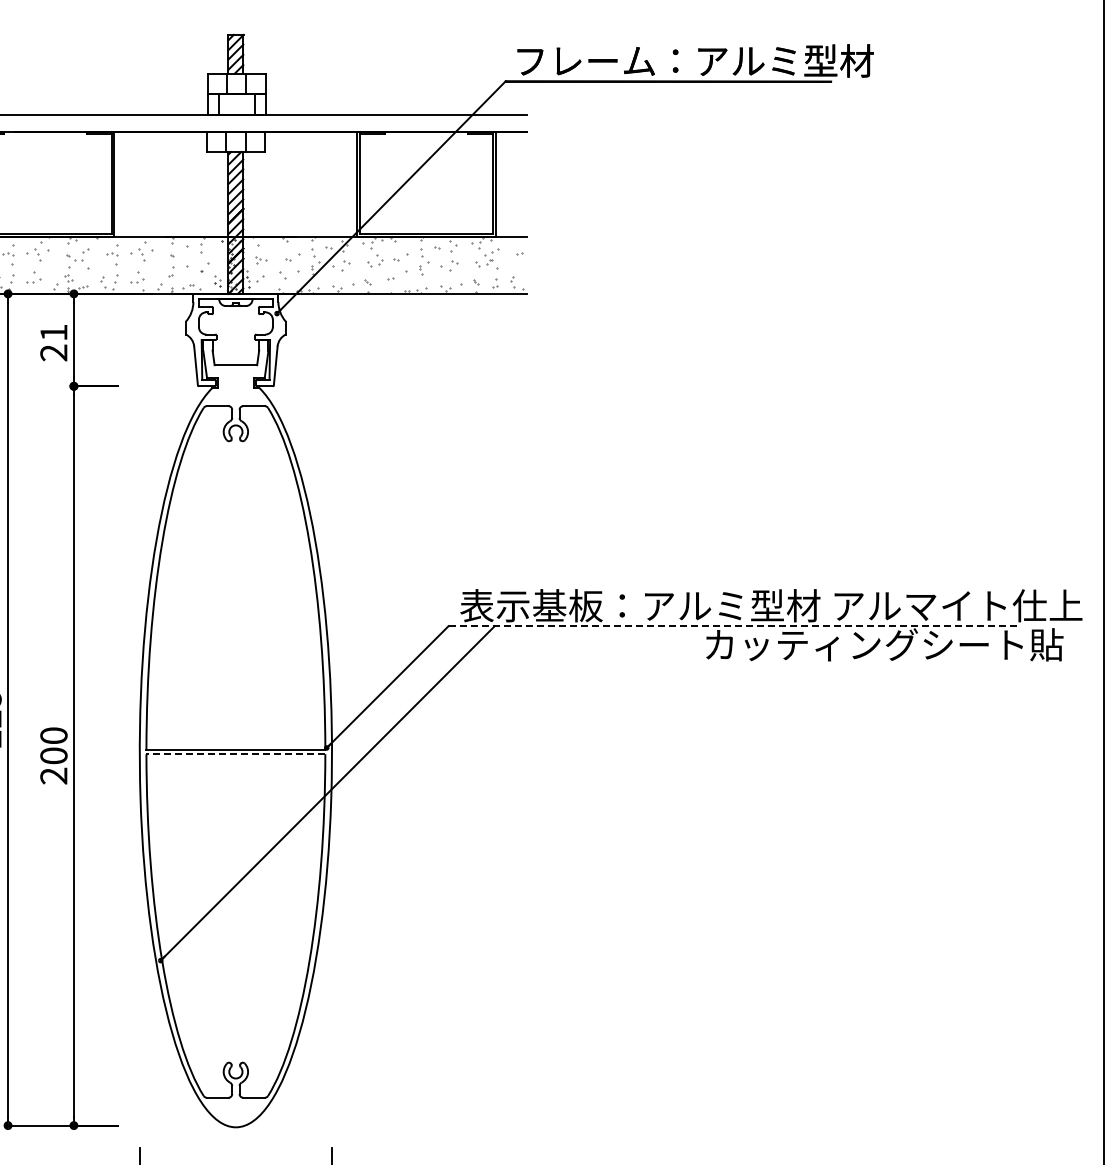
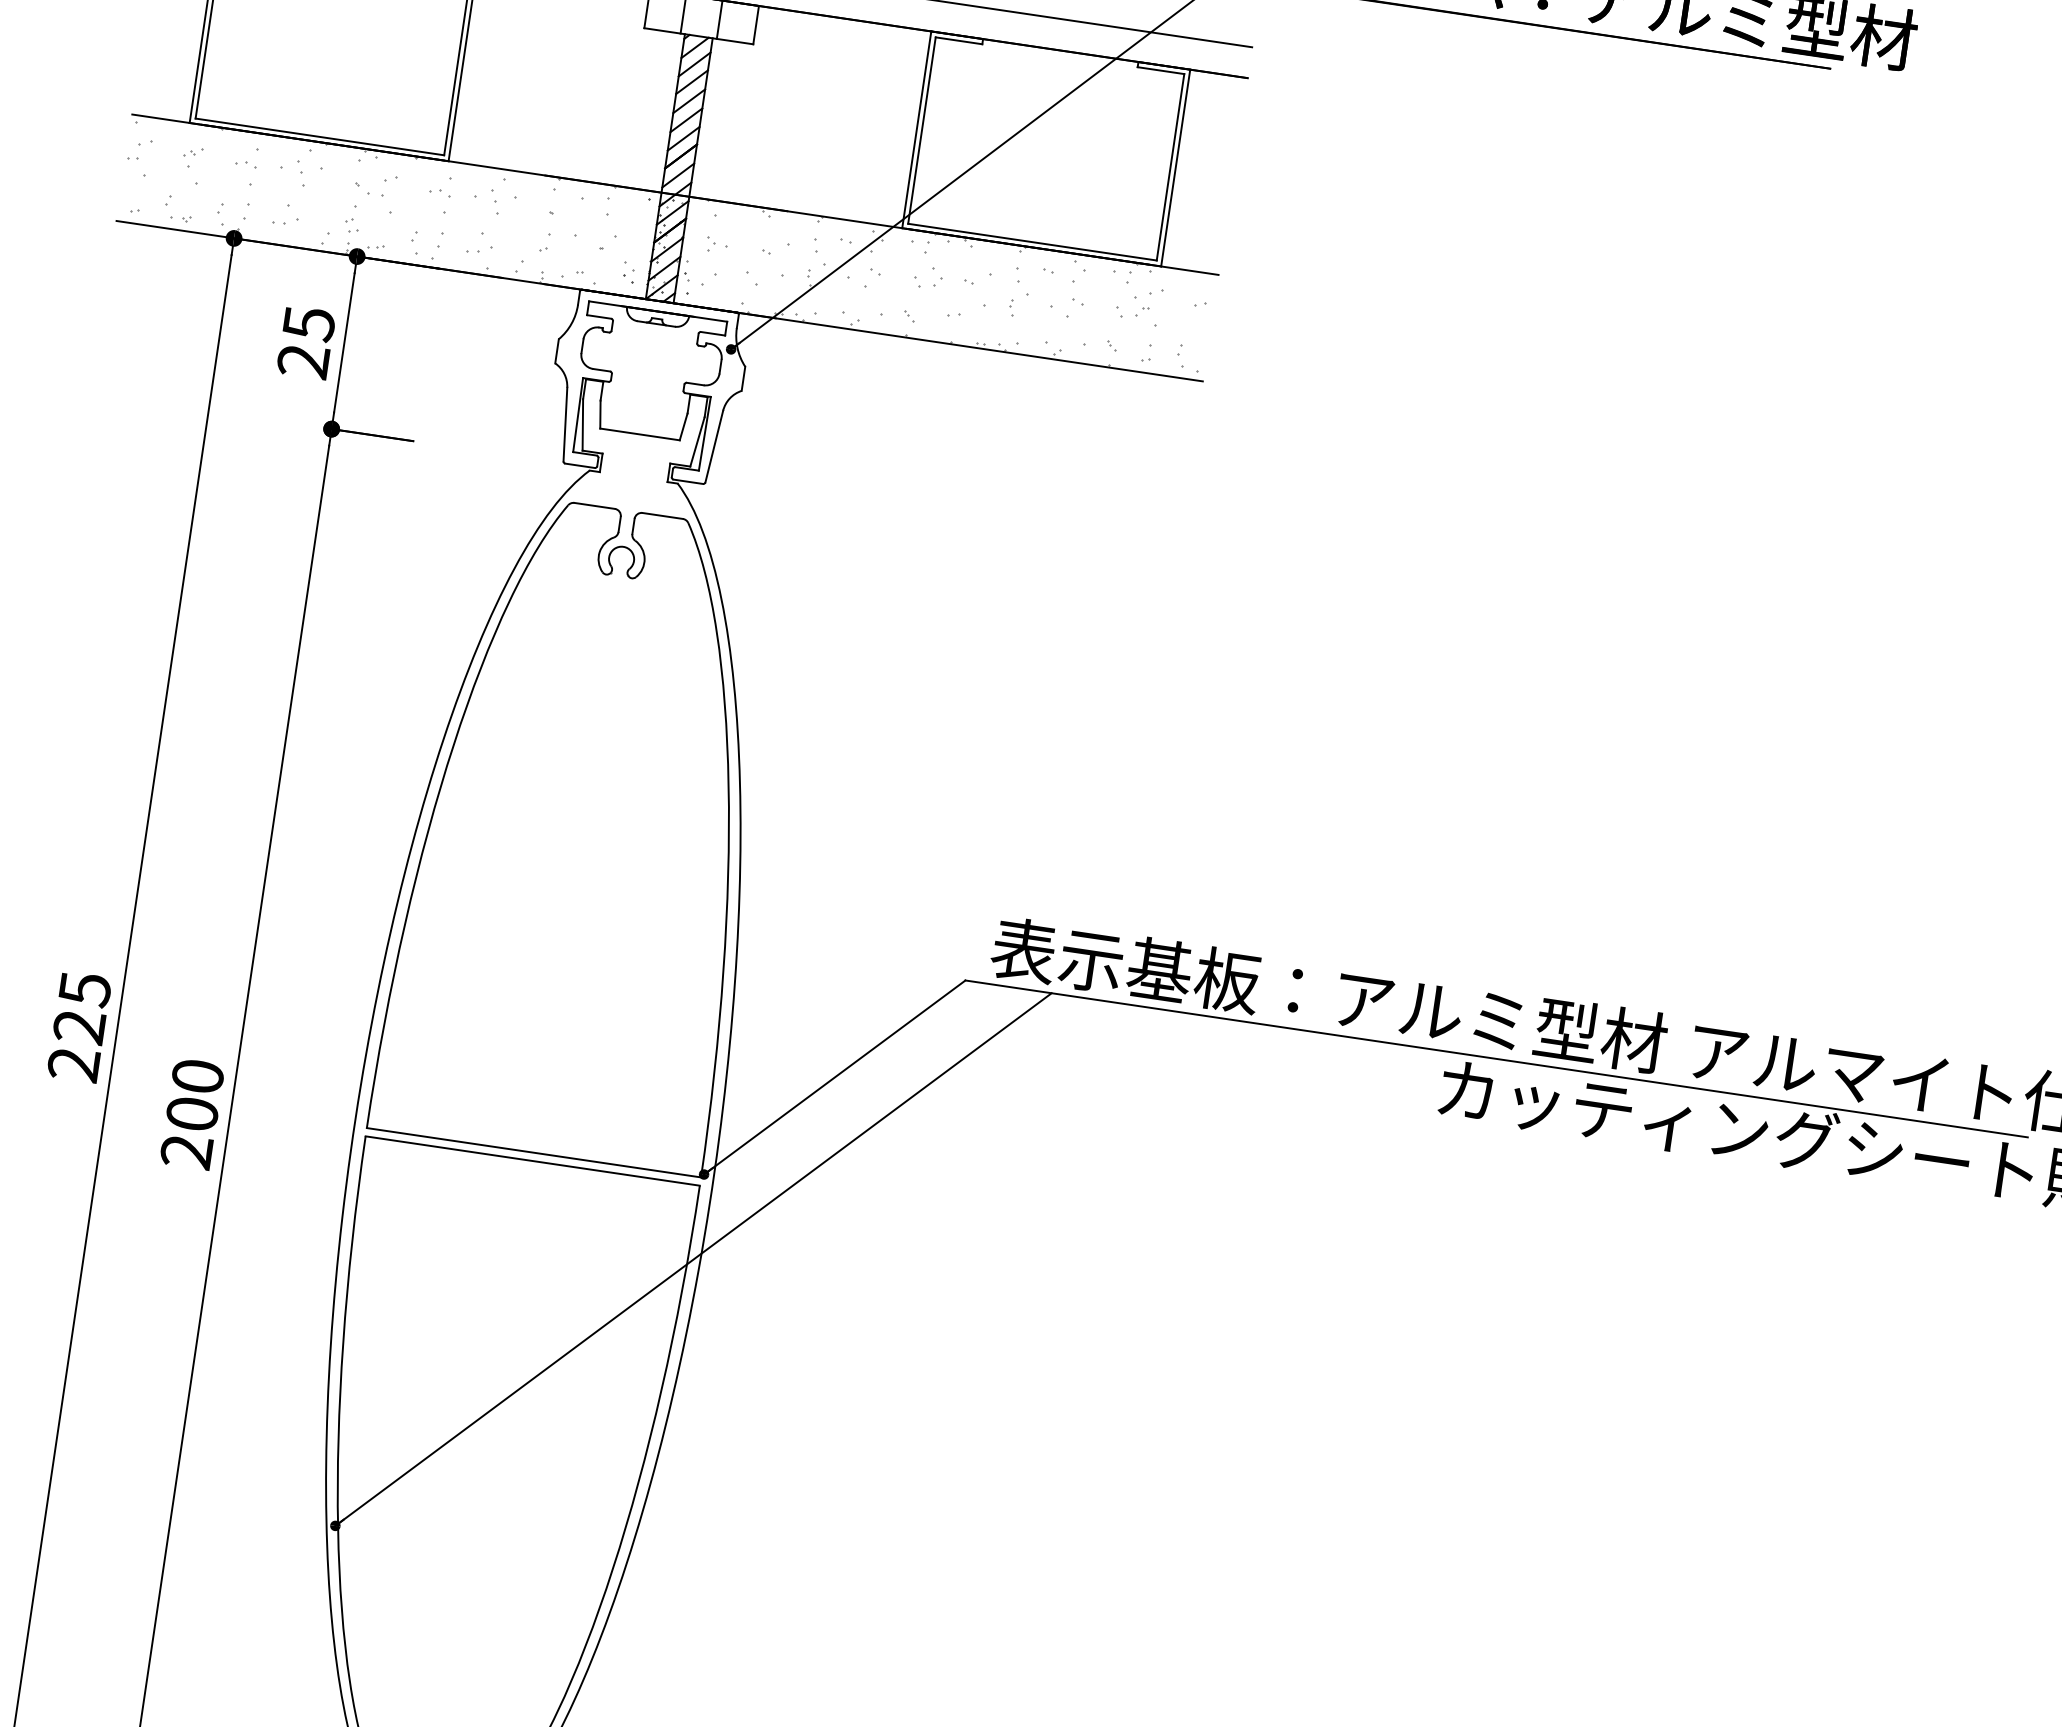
text: (53, 332) -> (308, 323), 21 -> 25
line: (733, 626) -> (1497, 1059), dashed -> solid
line: (235, 754) -> (531, 1161), dashed -> solid

